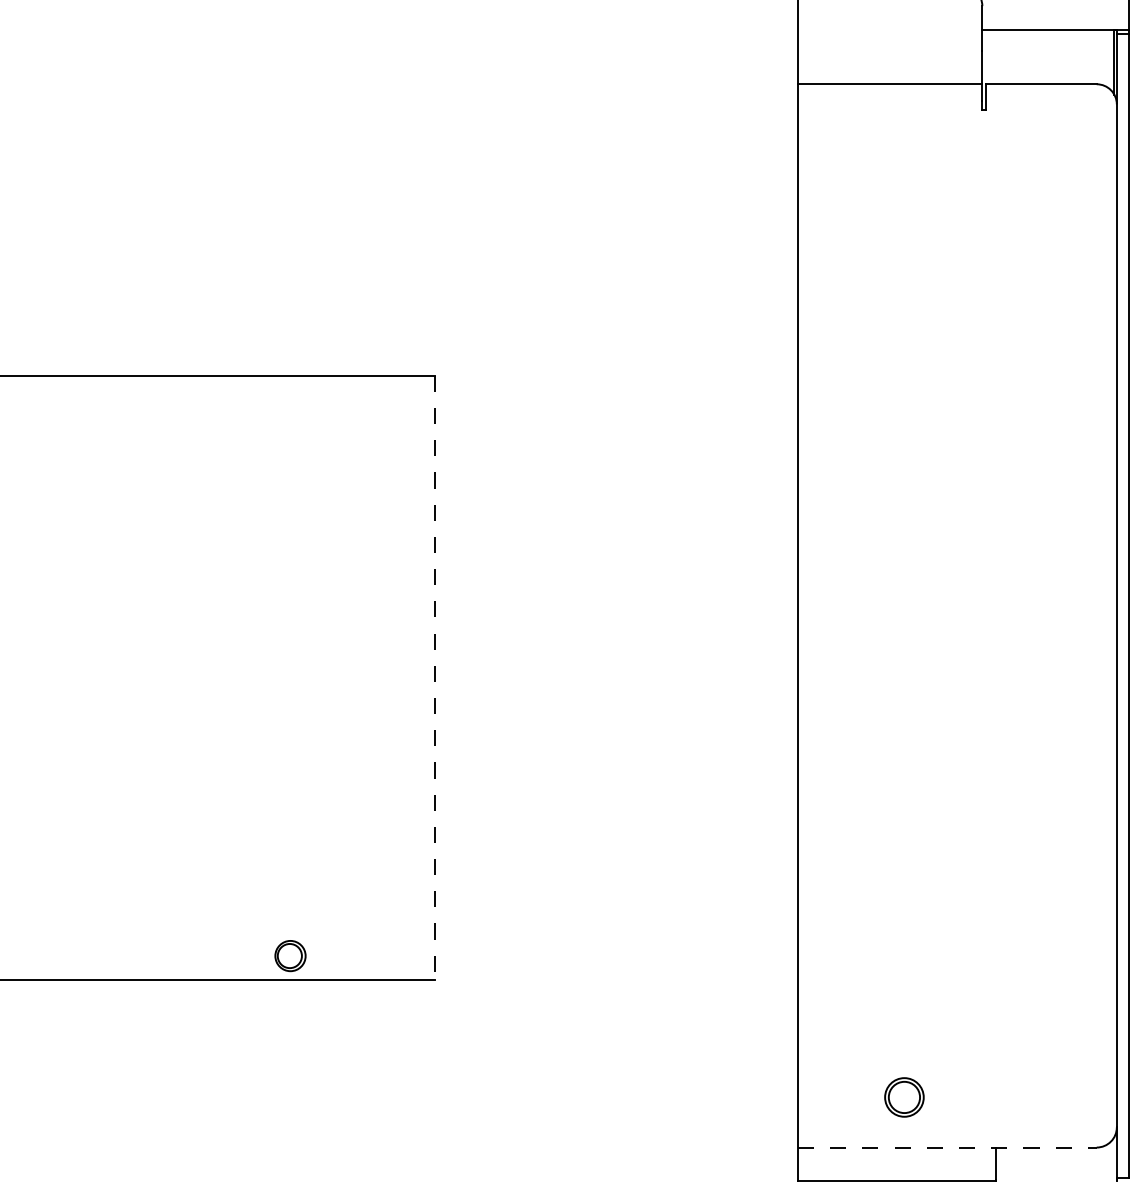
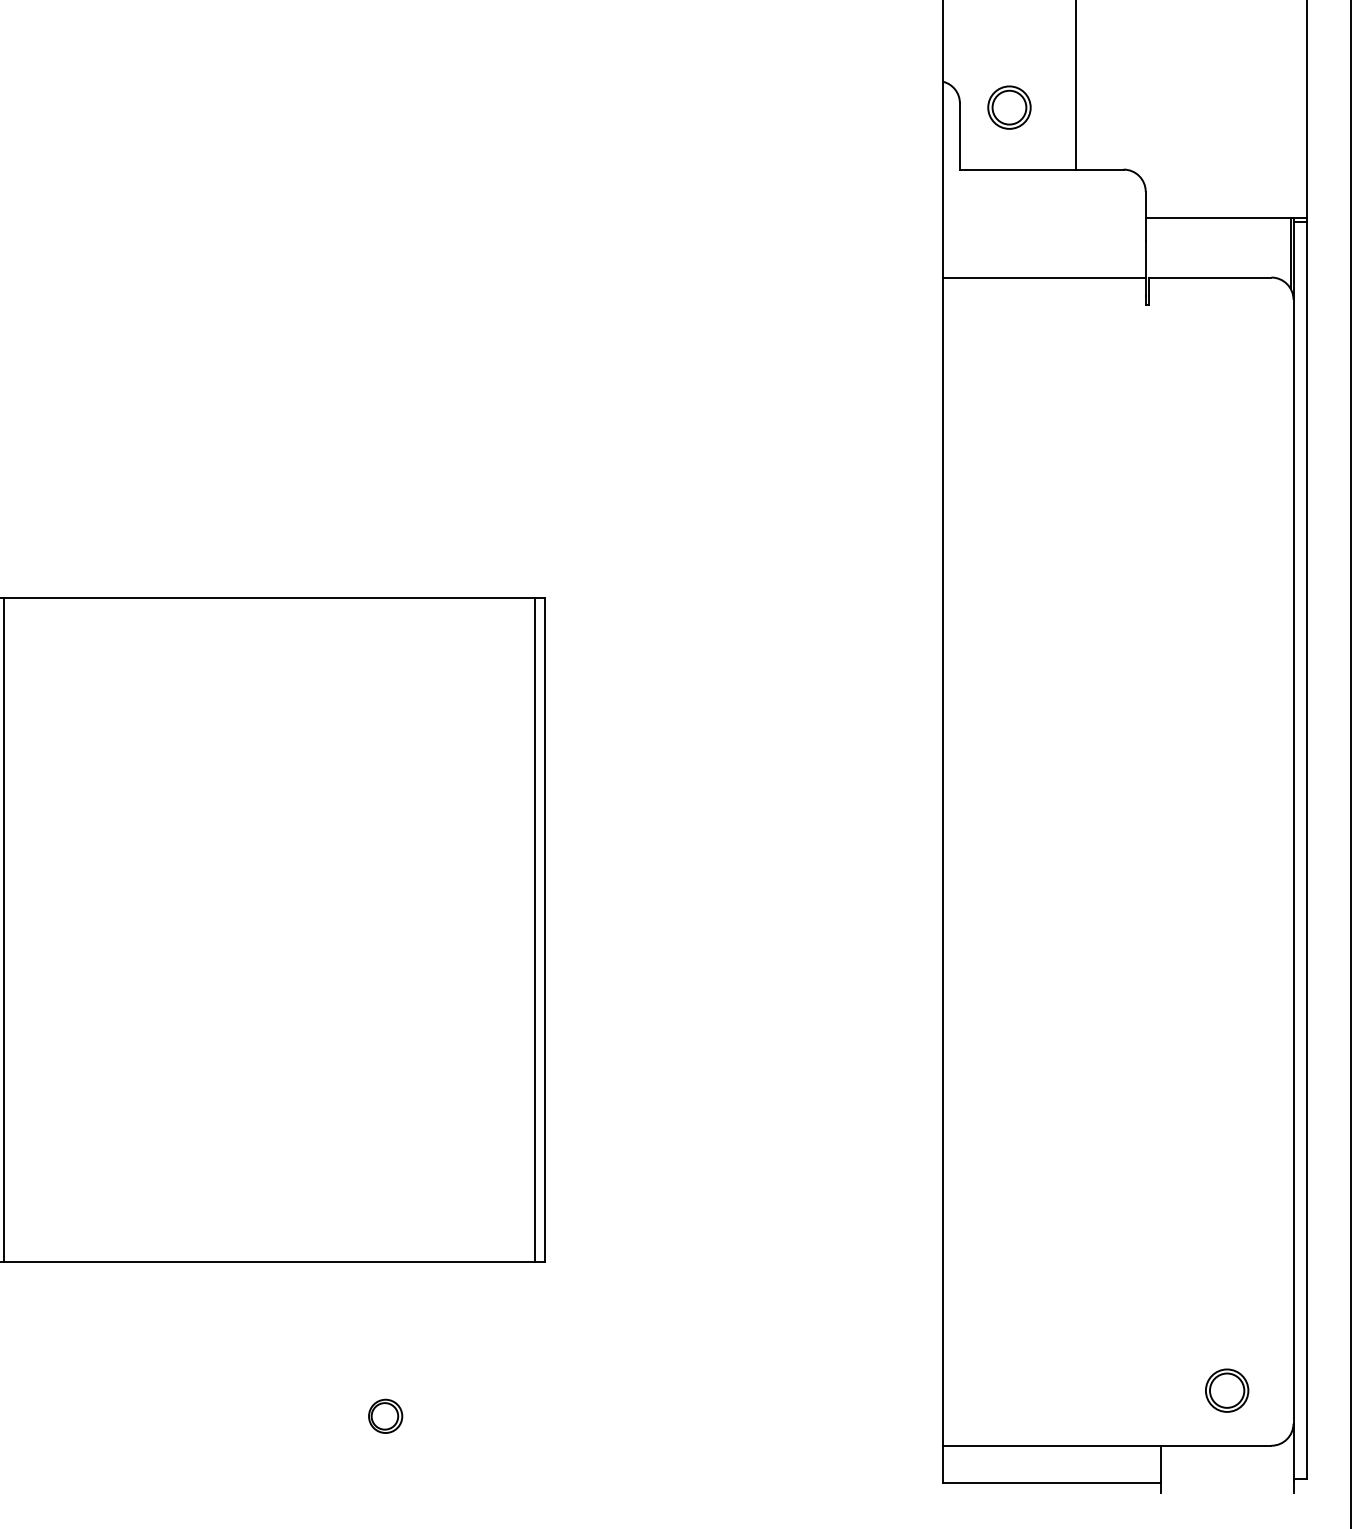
line: (426, 677) -> (535, 929), added
line: (435, 677) -> (544, 929), dashed -> solid
part: (290, 955) -> (385, 1415), moved
part: (904, 1097) -> (1227, 1390), moved
line: (947, 1147) -> (1107, 1445), dashed -> solid

